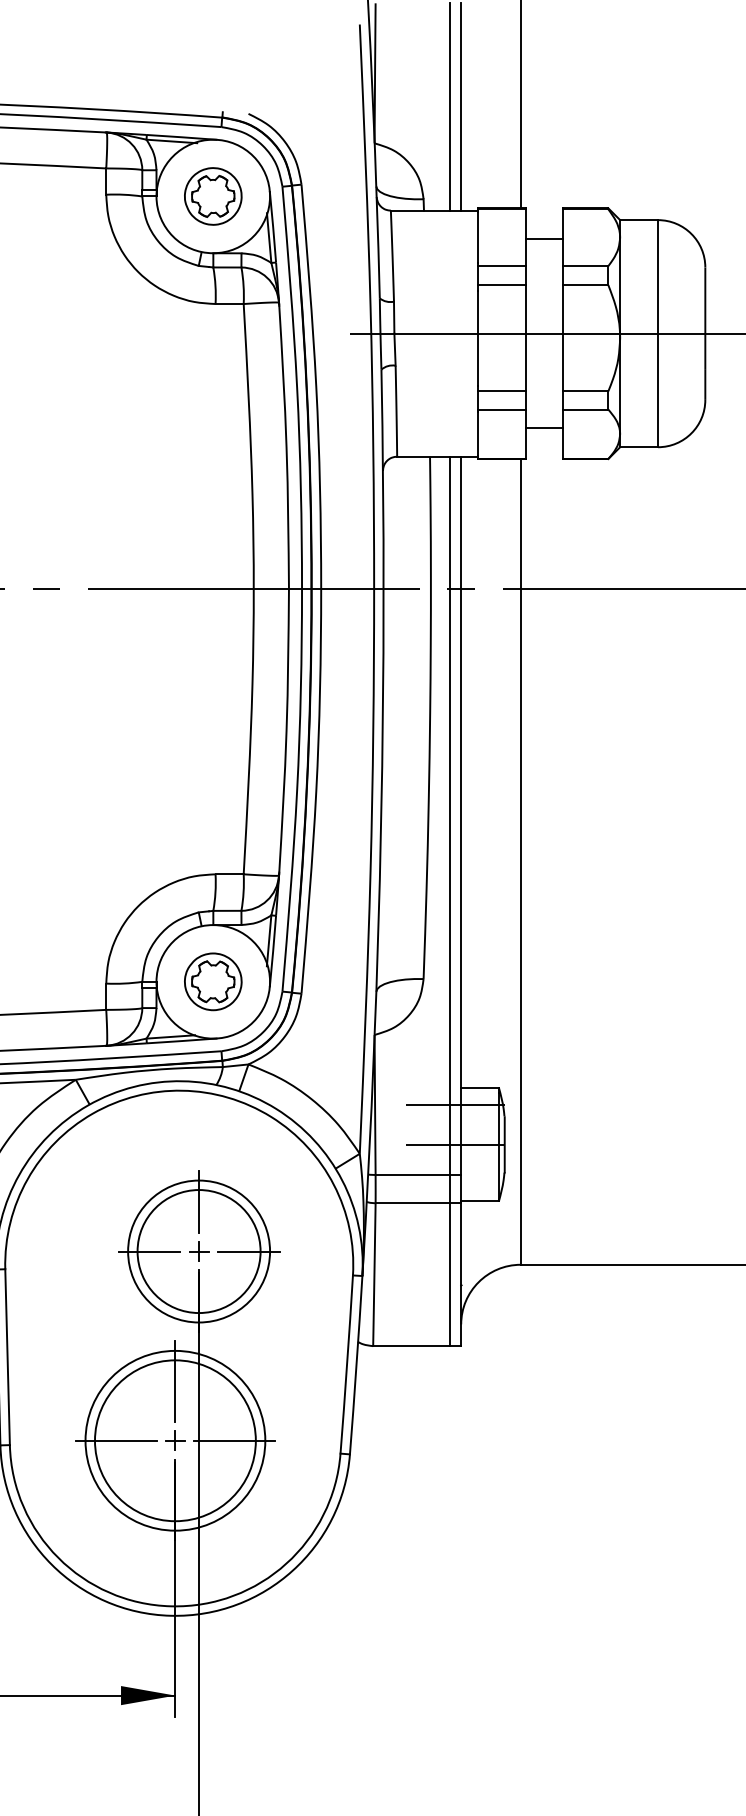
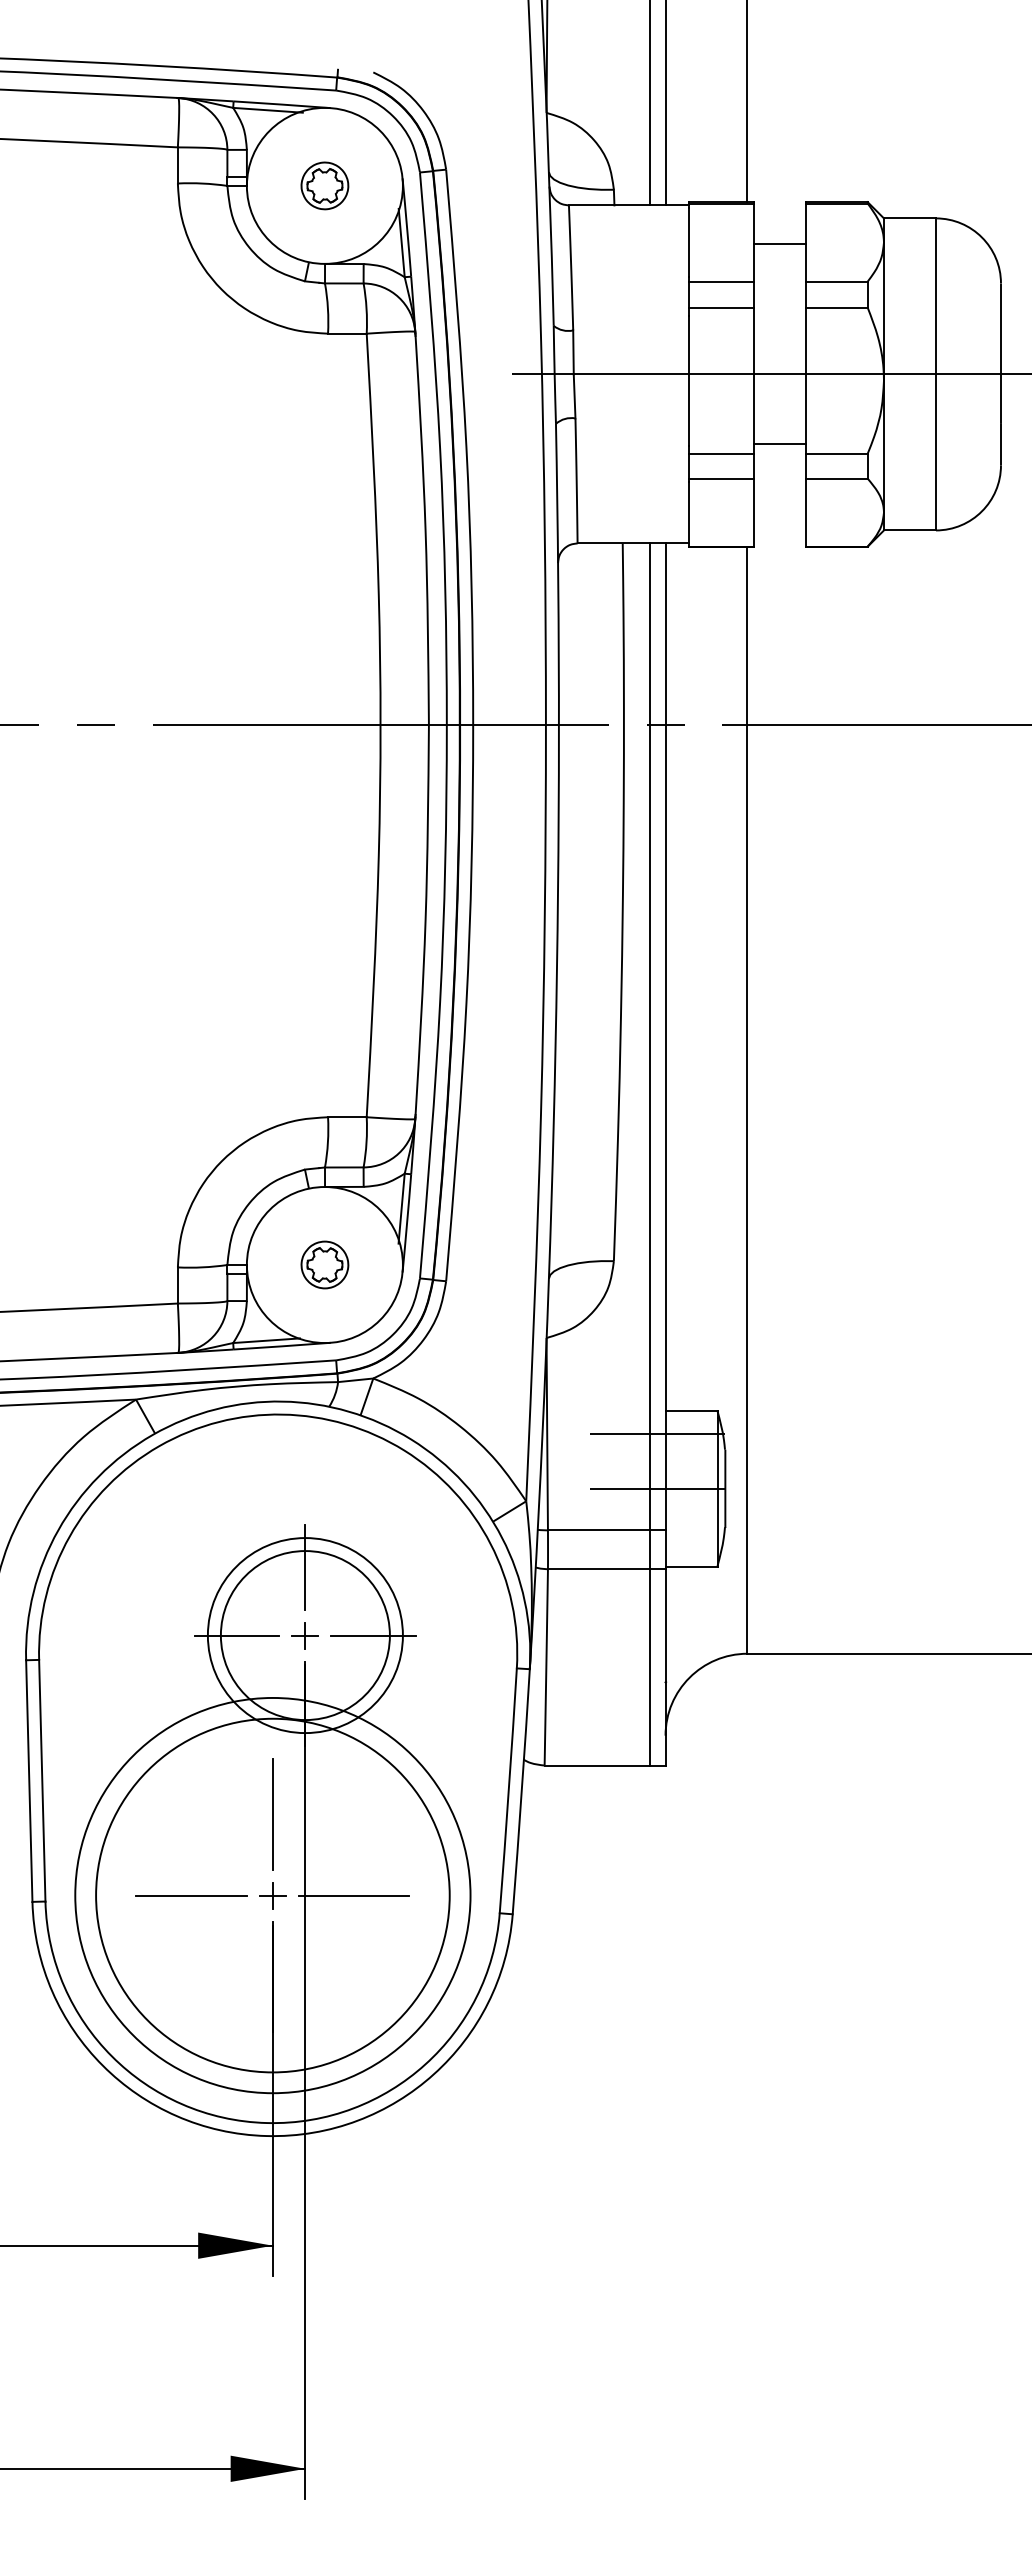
part: (212, 196) -> (324, 185), size x0.6
line: (544, 428) -> (779, 444), moved
part: (212, 981) -> (324, 1264), size x0.6
circle: (175, 1440) -> (272, 1895), size x1.6
circle: (175, 1440) -> (272, 1895), size x1.6

